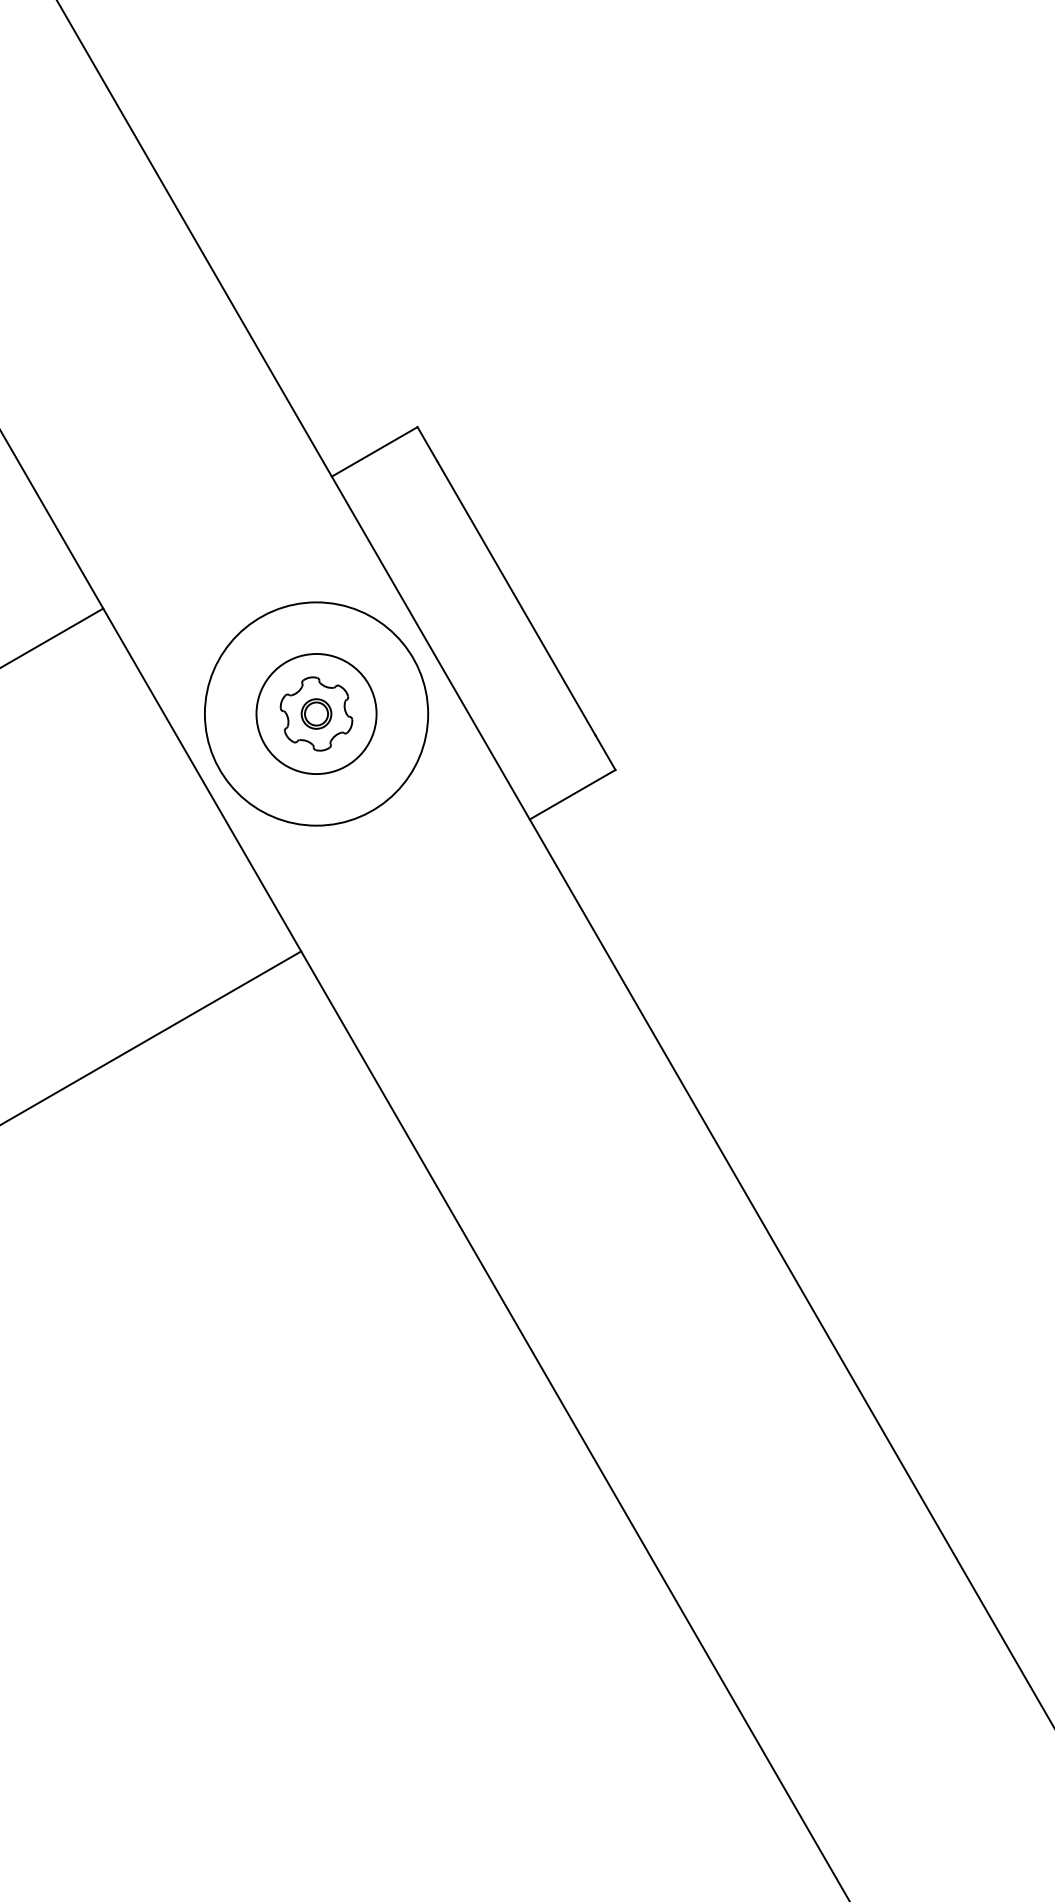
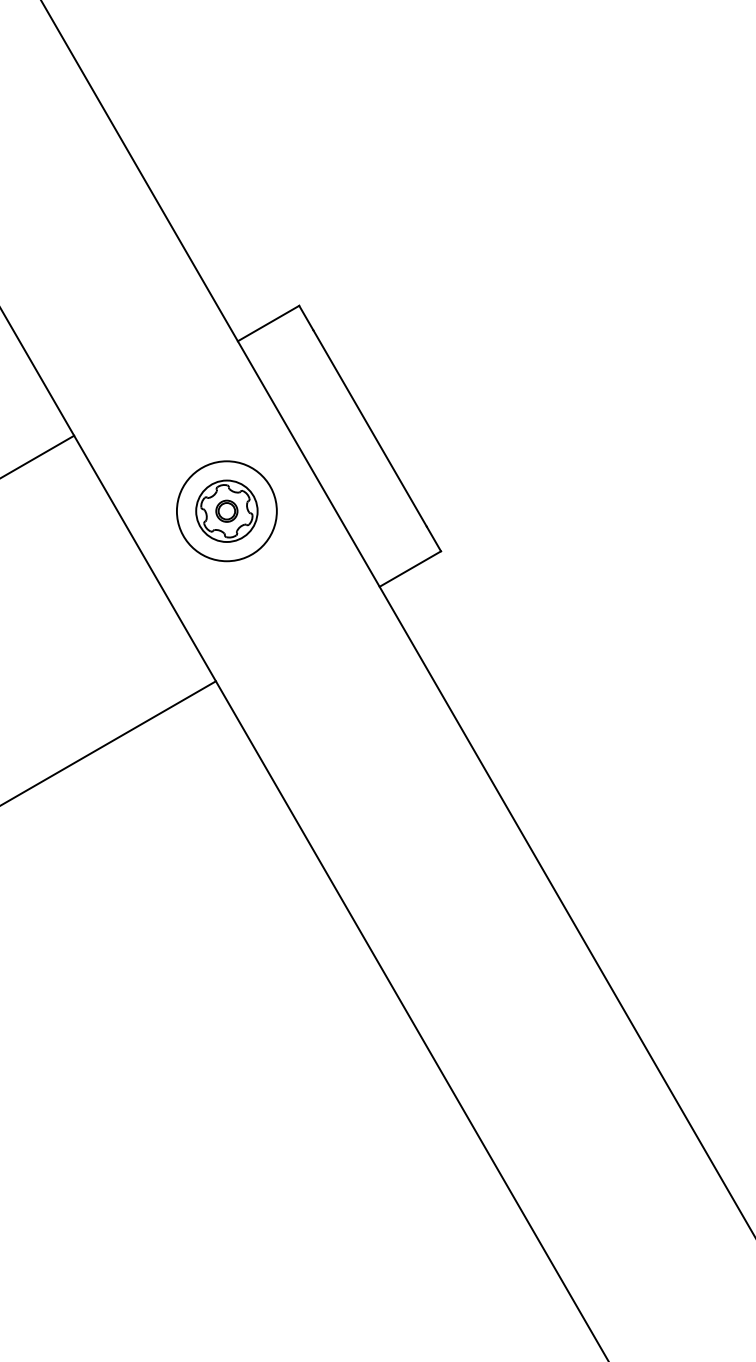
circle: (316, 713) -> (226, 510), size x0.62
circle: (316, 713) -> (226, 510), size x0.71

